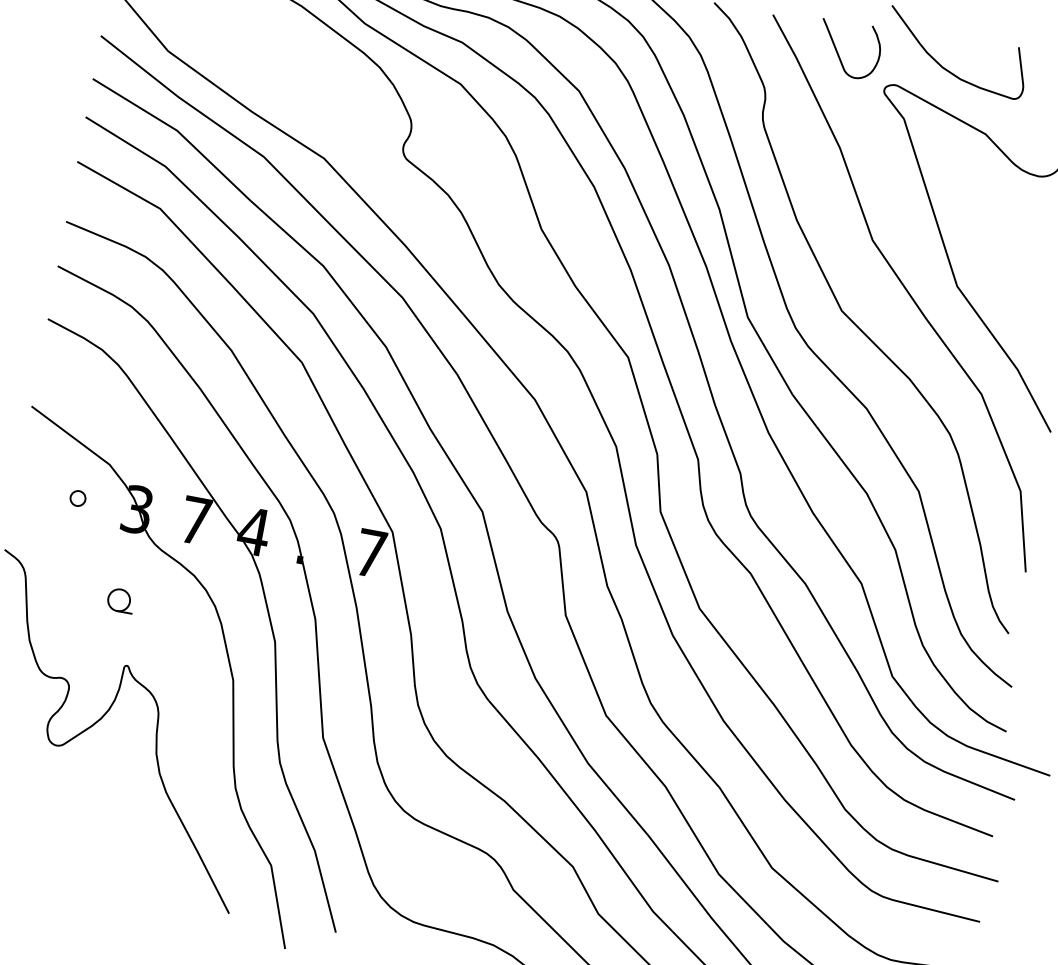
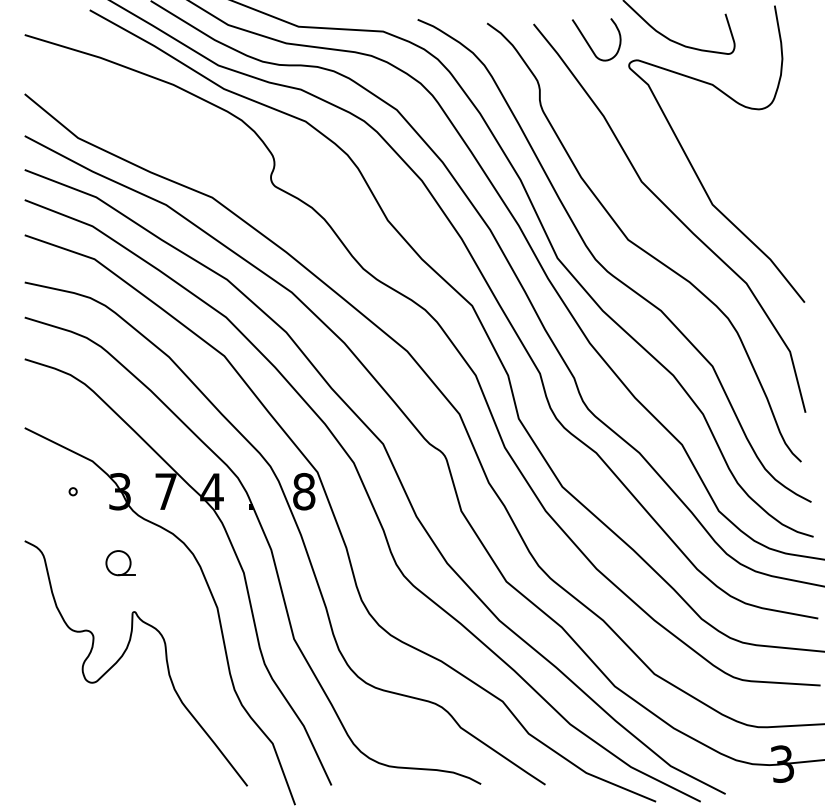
circle: (77, 498) -> (72, 491), size x0.62
text: (371, 553) -> (304, 491), 7 -> 8
part: (120, 600) -> (120, 563), size x1.43

